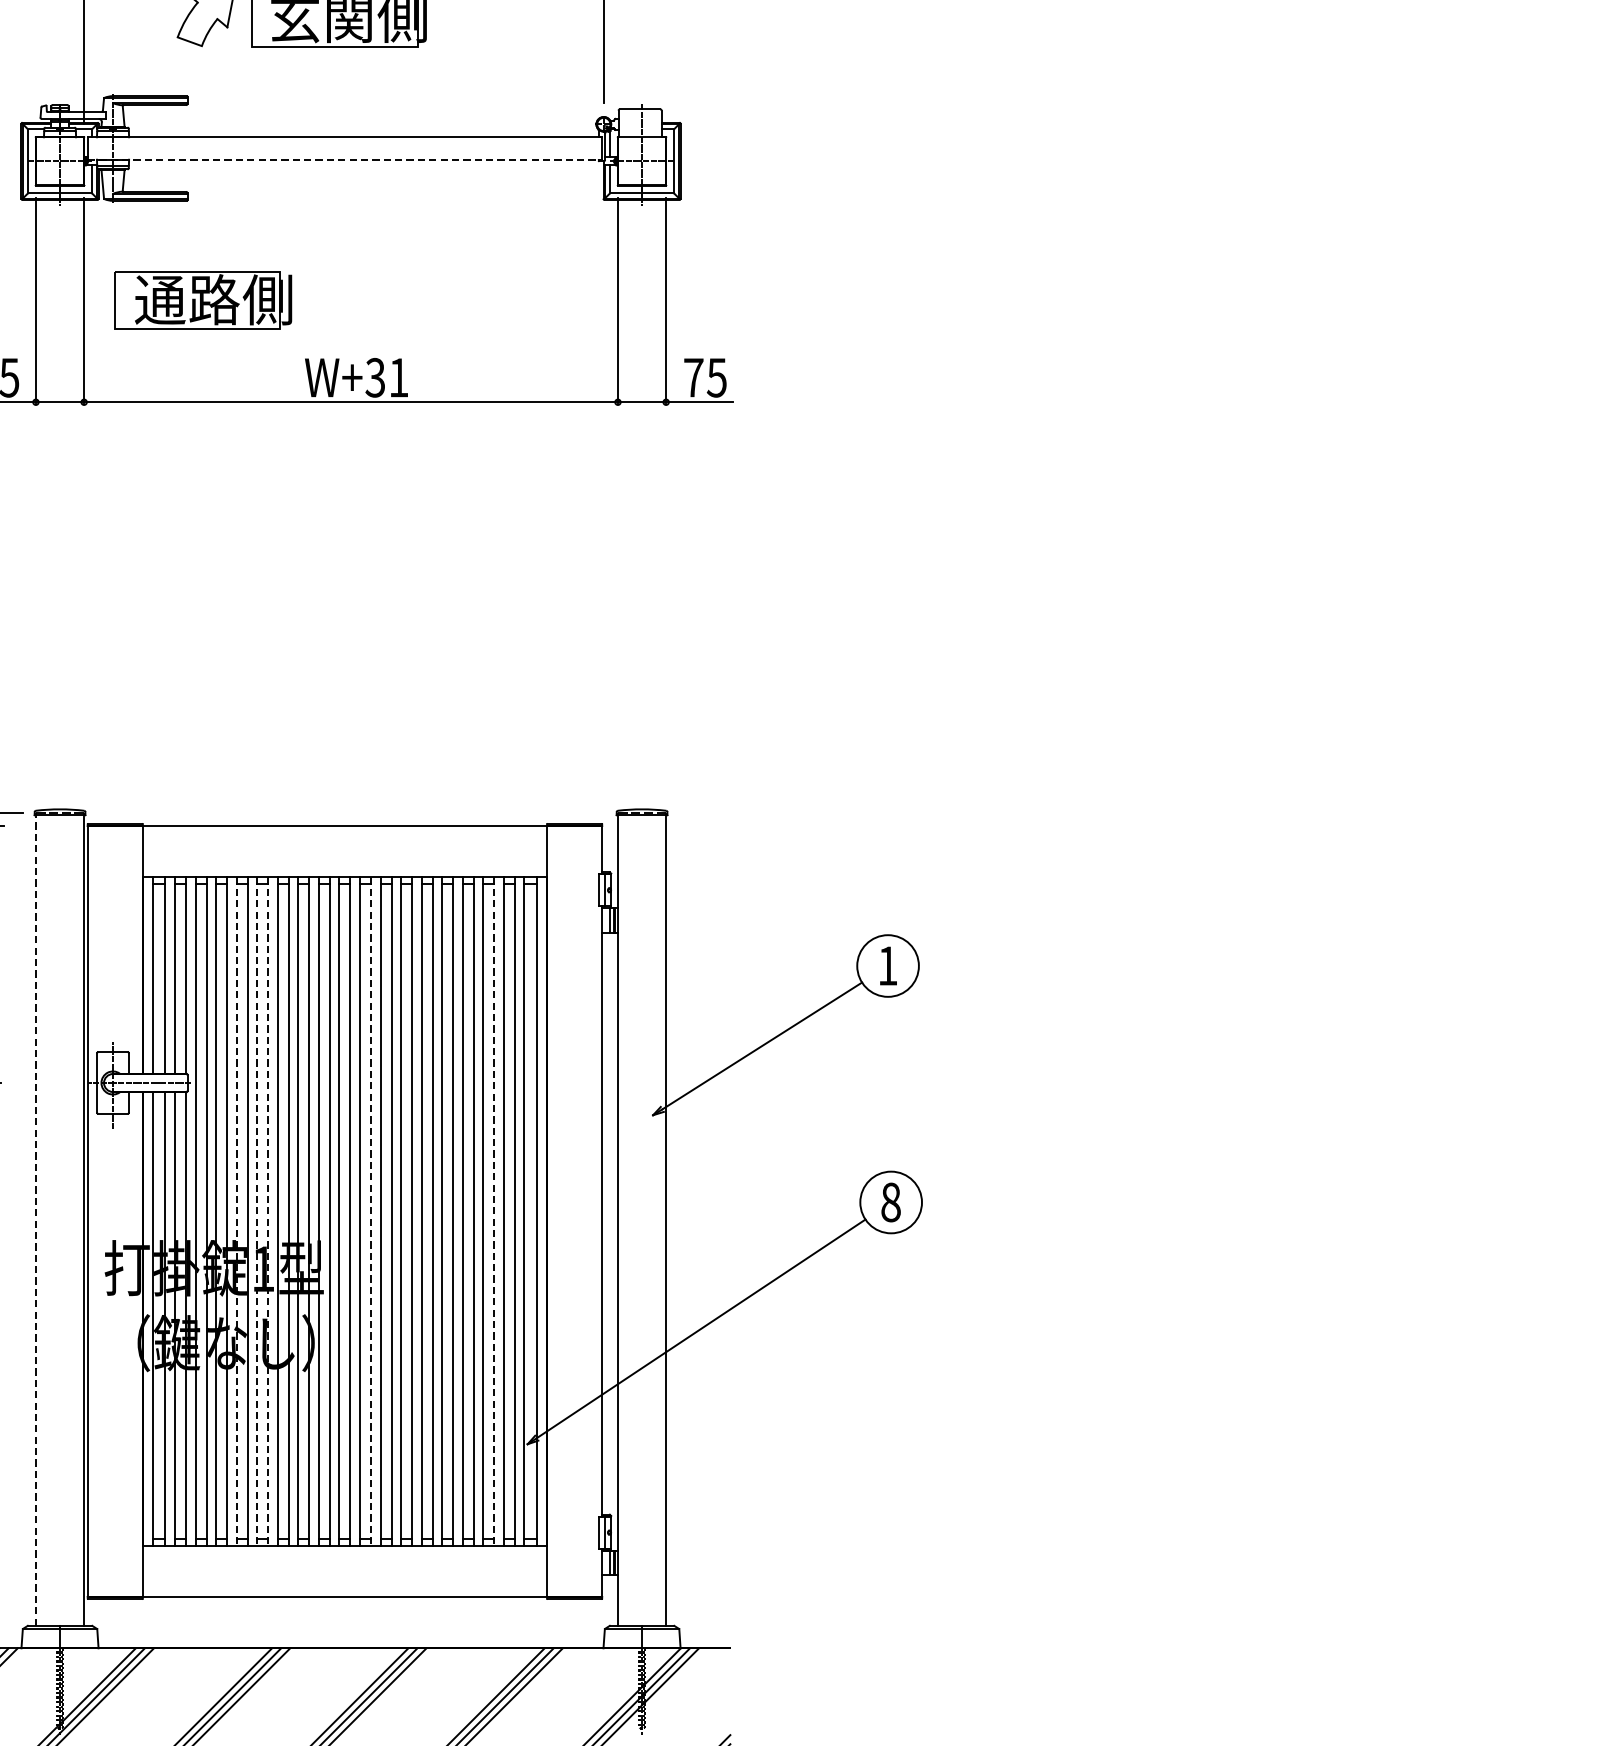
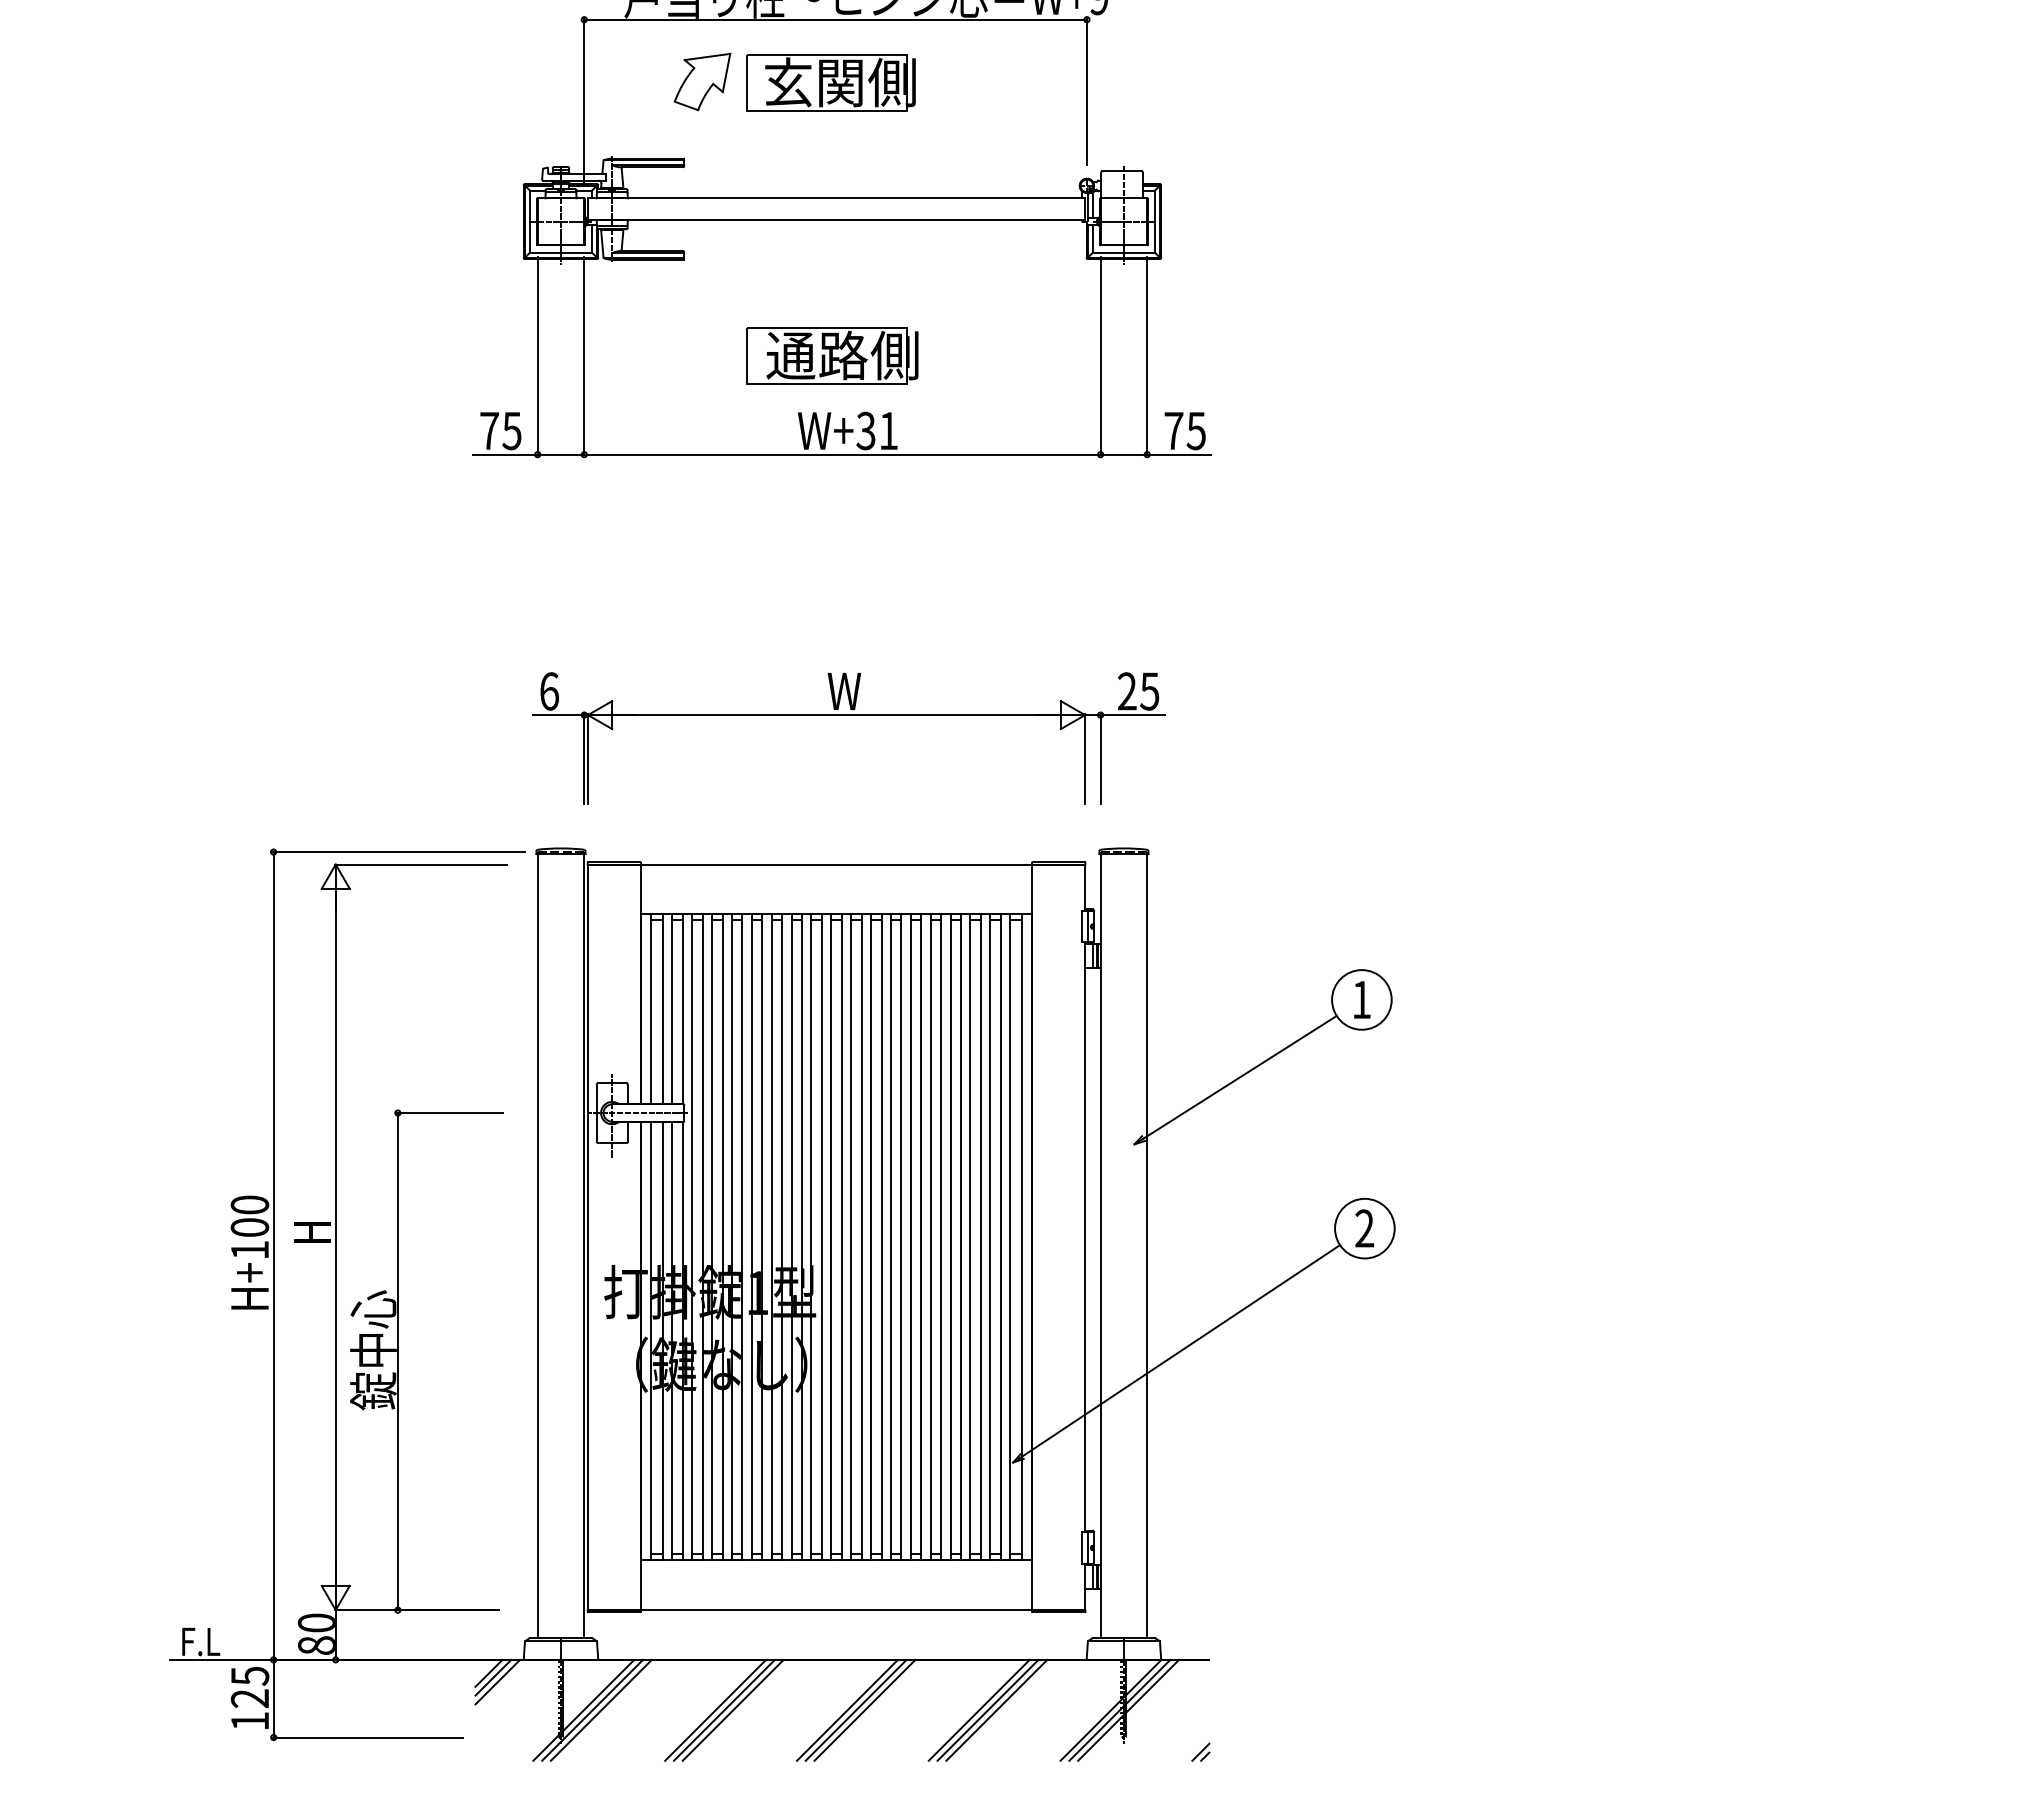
line: (344, 160) -> (836, 220), dashed -> solid
part: (203, 299) -> (832, 355), moved
part: (357, 671) -> (848, 715), added
text: (890, 1202) -> (1364, 1228), 8 -> 2
line: (236, 1211) -> (731, 1237), dashed -> solid
line: (257, 1211) -> (751, 1237), dashed -> solid
line: (268, 1211) -> (762, 1237), dashed -> solid
line: (370, 1211) -> (861, 1237), dashed -> solid
line: (494, 1211) -> (981, 1237), dashed -> solid
line: (35, 1220) -> (537, 1246), dashed -> solid

